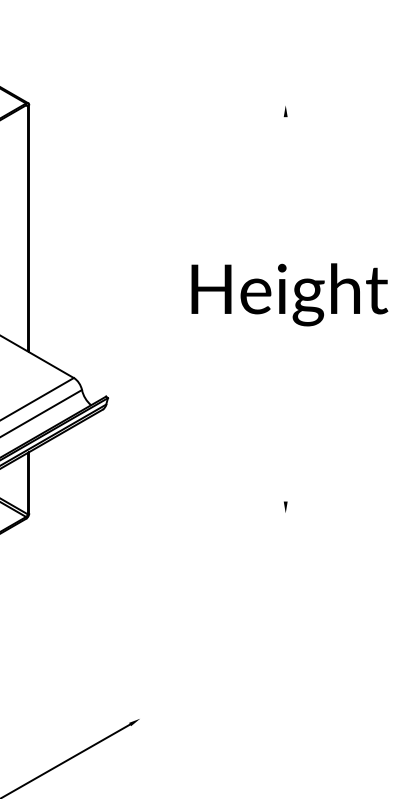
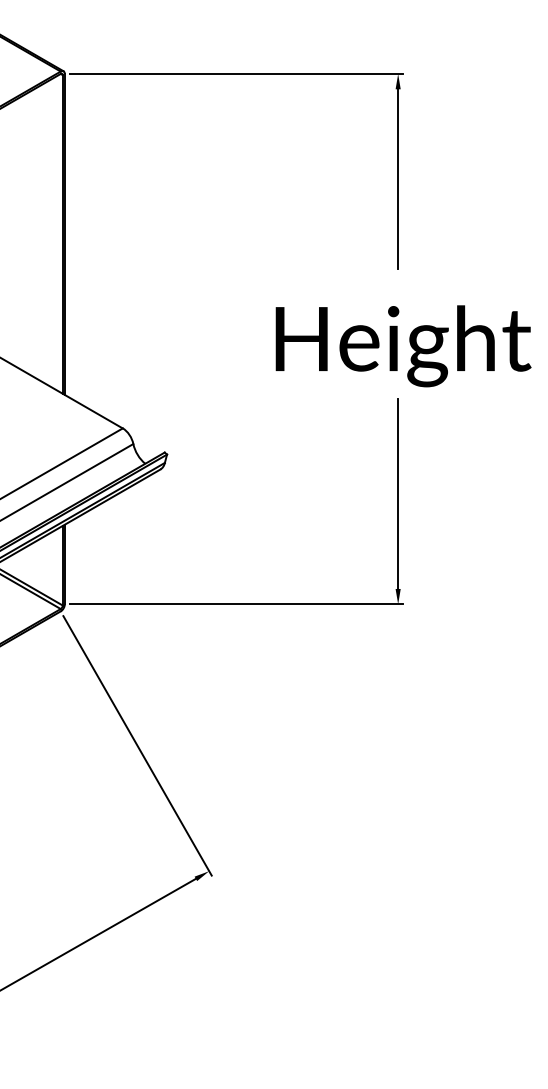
line: (161, 104) -> (236, 73), added
line: (285, 186) -> (398, 179), added
text: (289, 295) -> (403, 346), moved
line: (285, 428) -> (398, 493), added
line: (161, 513) -> (236, 604), added
line: (85, 621) -> (137, 745), added

